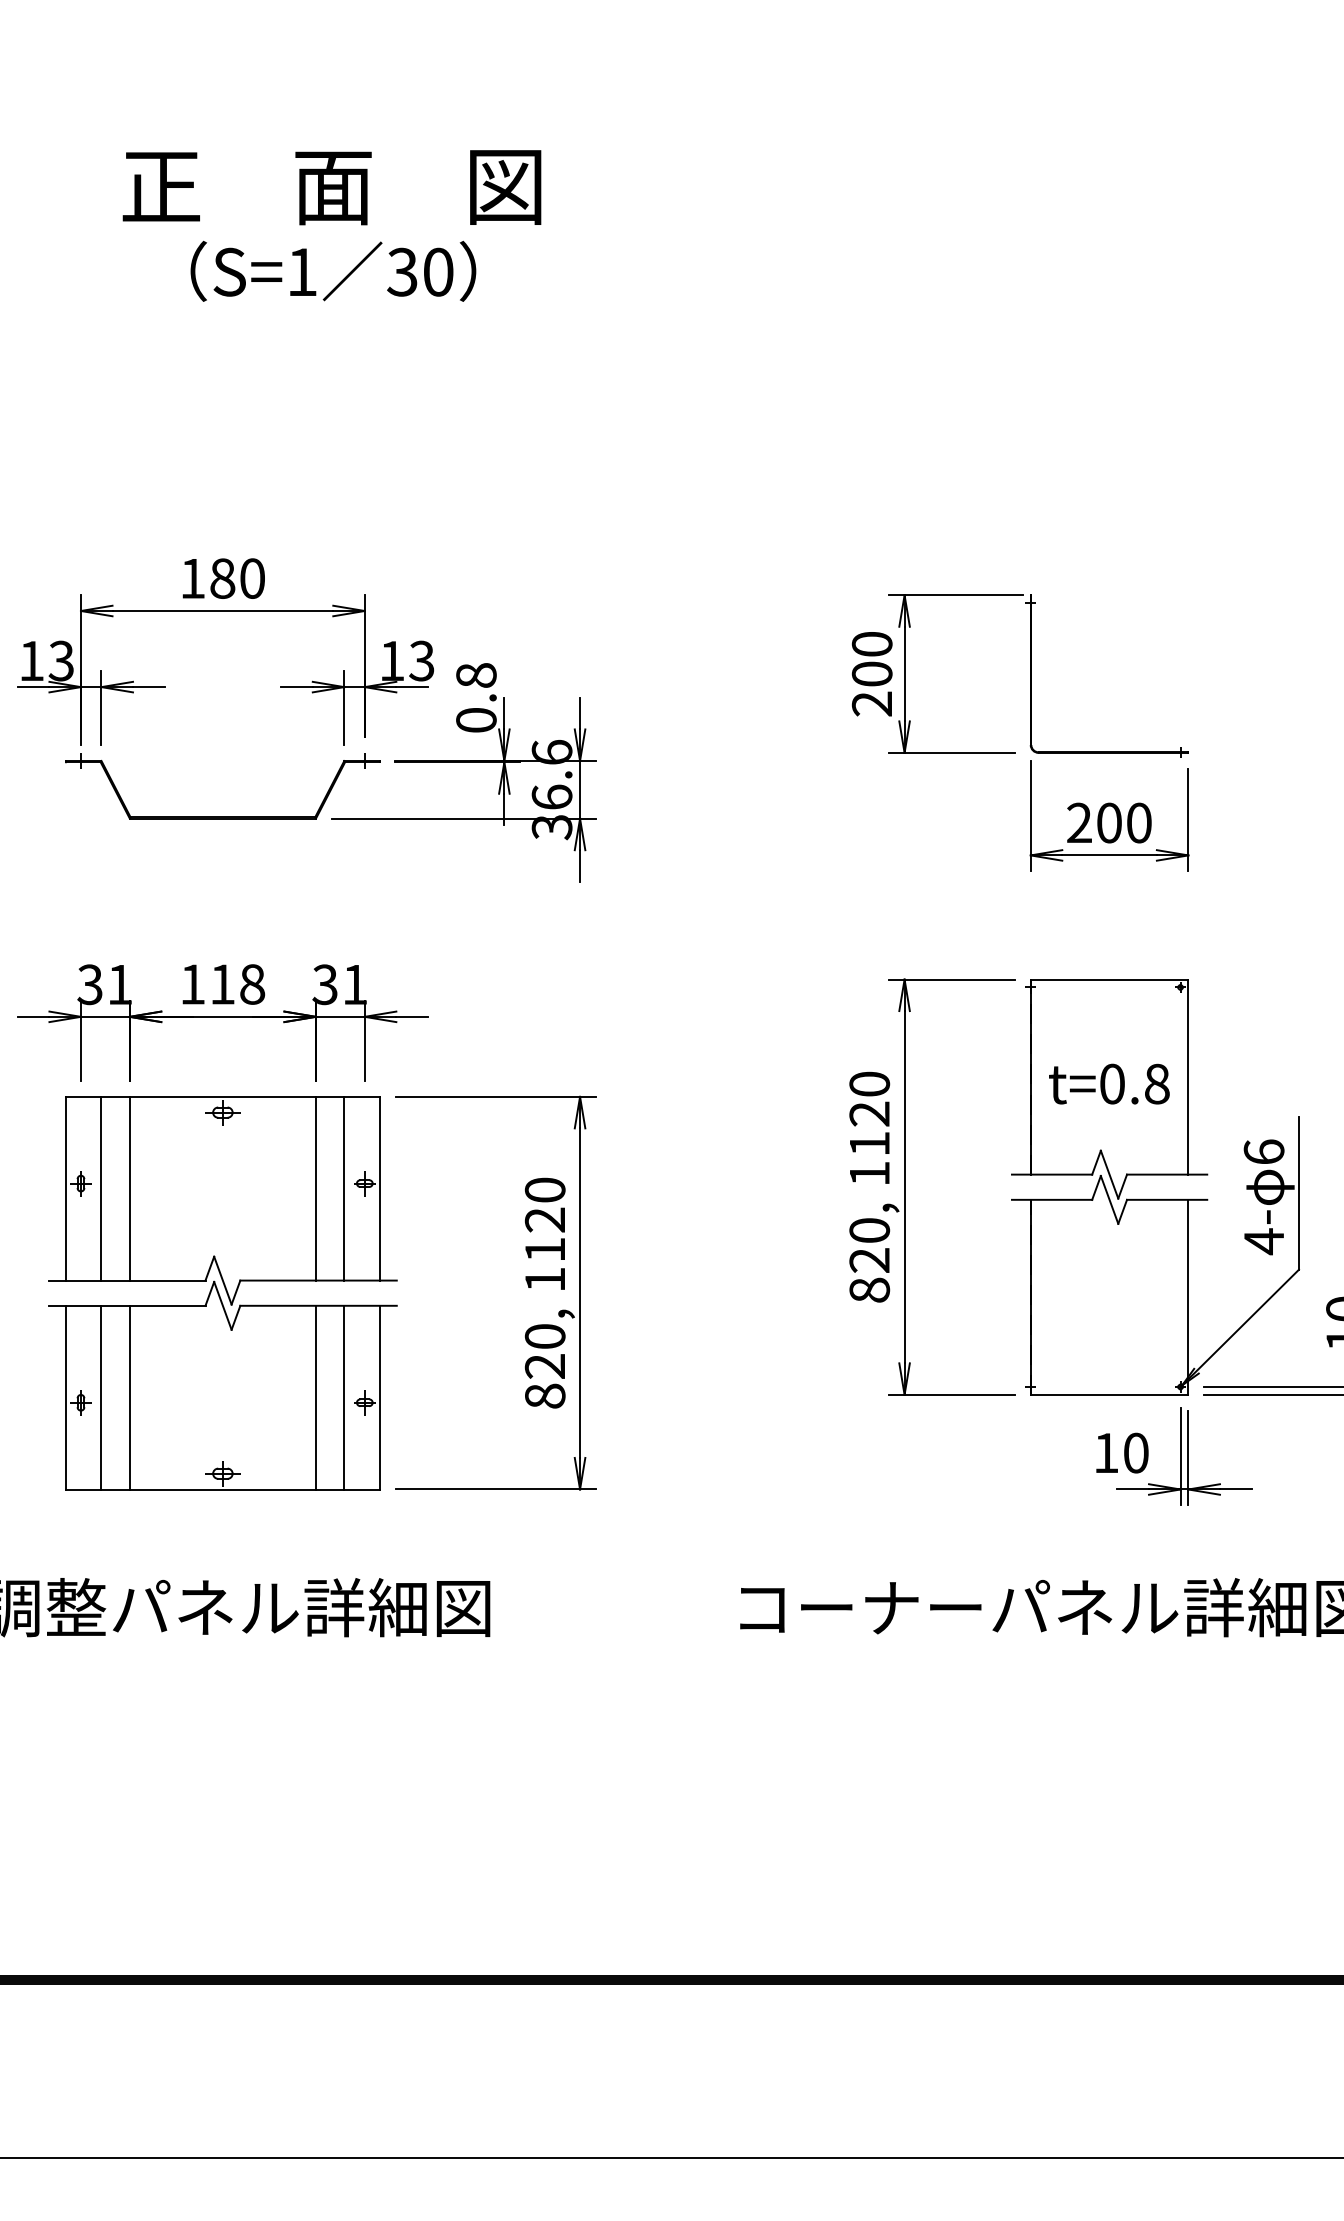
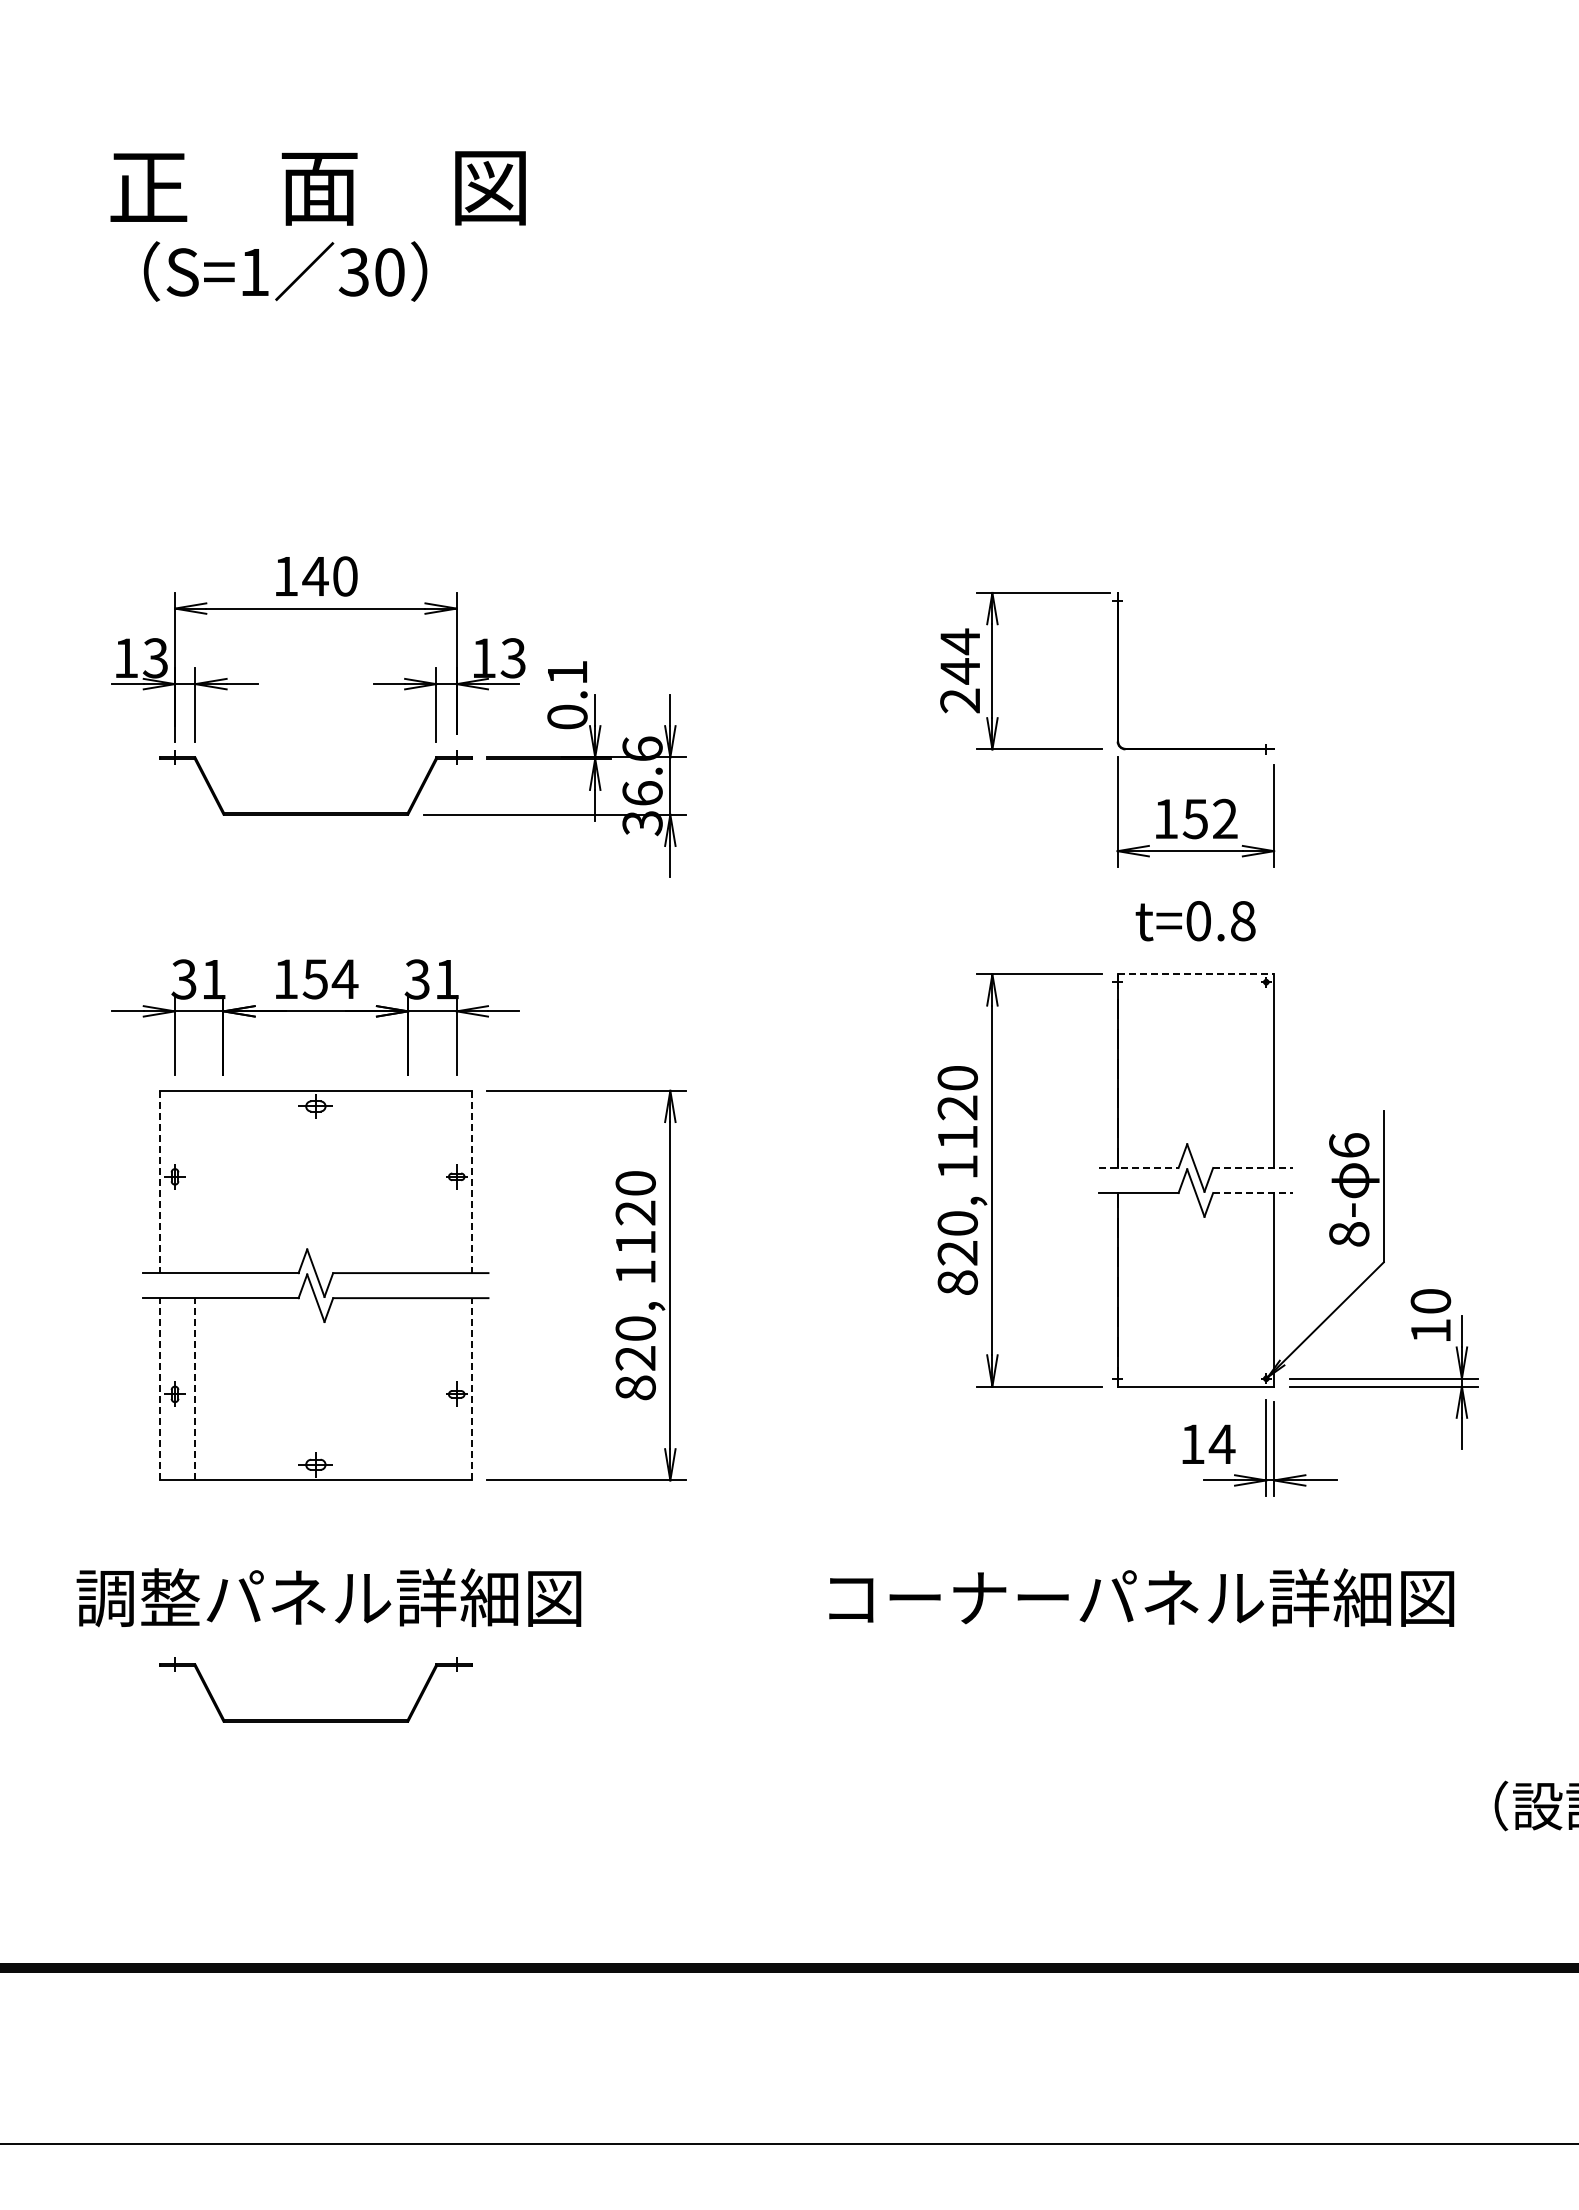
text: (331, 187) -> (317, 188), moved
text: (333, 271) -> (285, 271), moved
text: (222, 578) -> (315, 576), 180 -> 140
text: (872, 659) -> (960, 656), 200 -> 244
text: (476, 675) -> (567, 672), 0.8 -> 0.1
text: (1109, 822) -> (1195, 818), 200 -> 152
line: (1110, 979) -> (1196, 974), solid -> dashed
text: (237, 984) -> (330, 979), 118 -> 154
text: (1109, 1084) -> (1195, 921), moved
line: (1051, 1174) -> (1138, 1167), solid -> dashed
line: (1166, 1174) -> (1252, 1167), solid -> dashed
line: (101, 1188) -> (195, 1181), removed
line: (129, 1188) -> (223, 1181), removed
line: (316, 1188) -> (408, 1181), removed
line: (344, 1188) -> (436, 1181), removed
line: (66, 1189) -> (160, 1182), solid -> dashed
line: (379, 1189) -> (471, 1182), solid -> dashed
line: (1166, 1199) -> (1252, 1192), solid -> dashed
text: (1264, 1241) -> (1349, 1234), 4- -> 8-
line: (66, 1396) -> (160, 1388), solid -> dashed
line: (101, 1396) -> (195, 1388), solid -> dashed
line: (379, 1396) -> (471, 1388), solid -> dashed
line: (129, 1397) -> (223, 1389), removed
line: (316, 1397) -> (408, 1389), removed
line: (344, 1397) -> (436, 1389), removed
text: (1135, 1453) -> (1221, 1444), 10 -> 14
part: (222, 1730) -> (315, 1719), added

